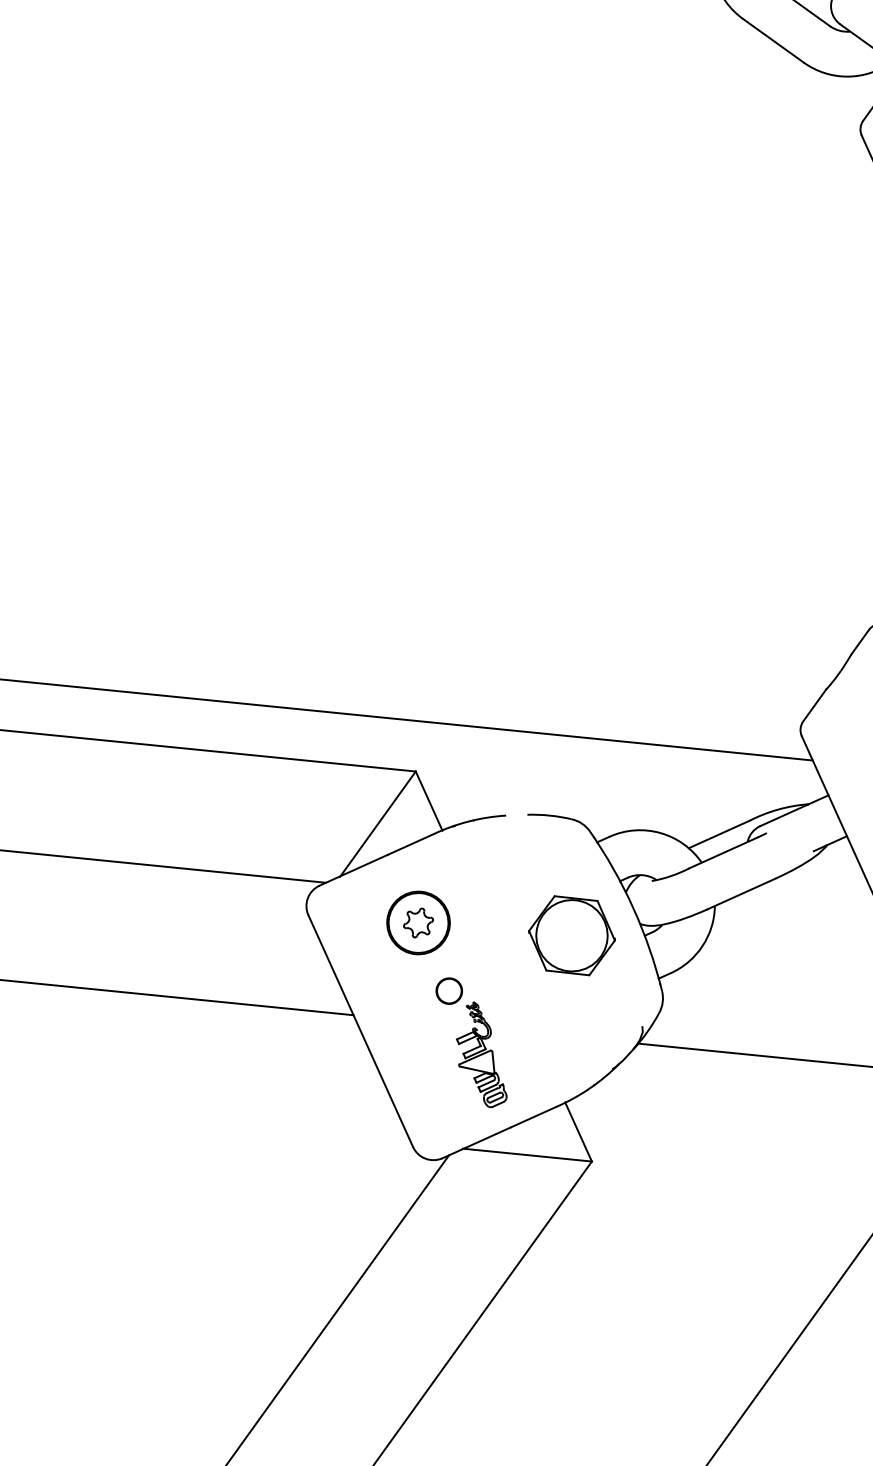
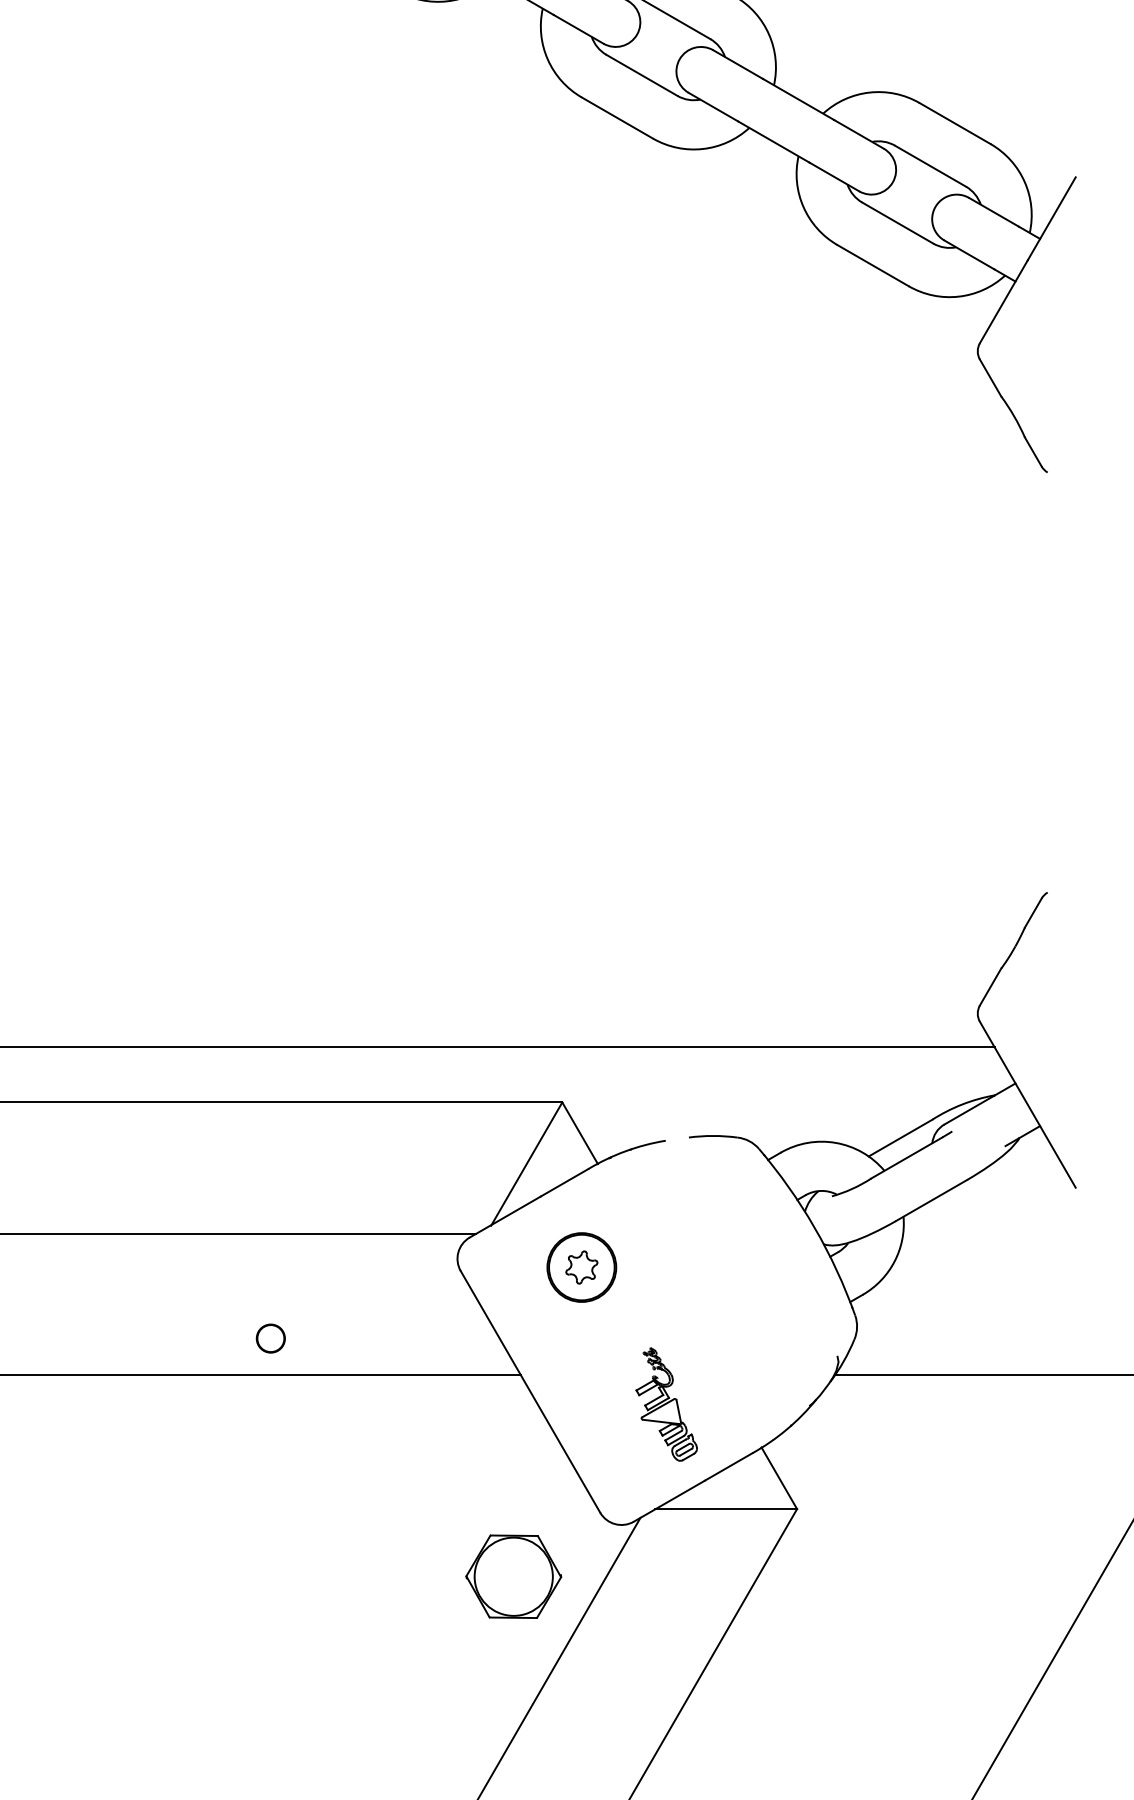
part: (571, 935) -> (513, 1576), moved
circle: (448, 991) -> (270, 1338), moved

